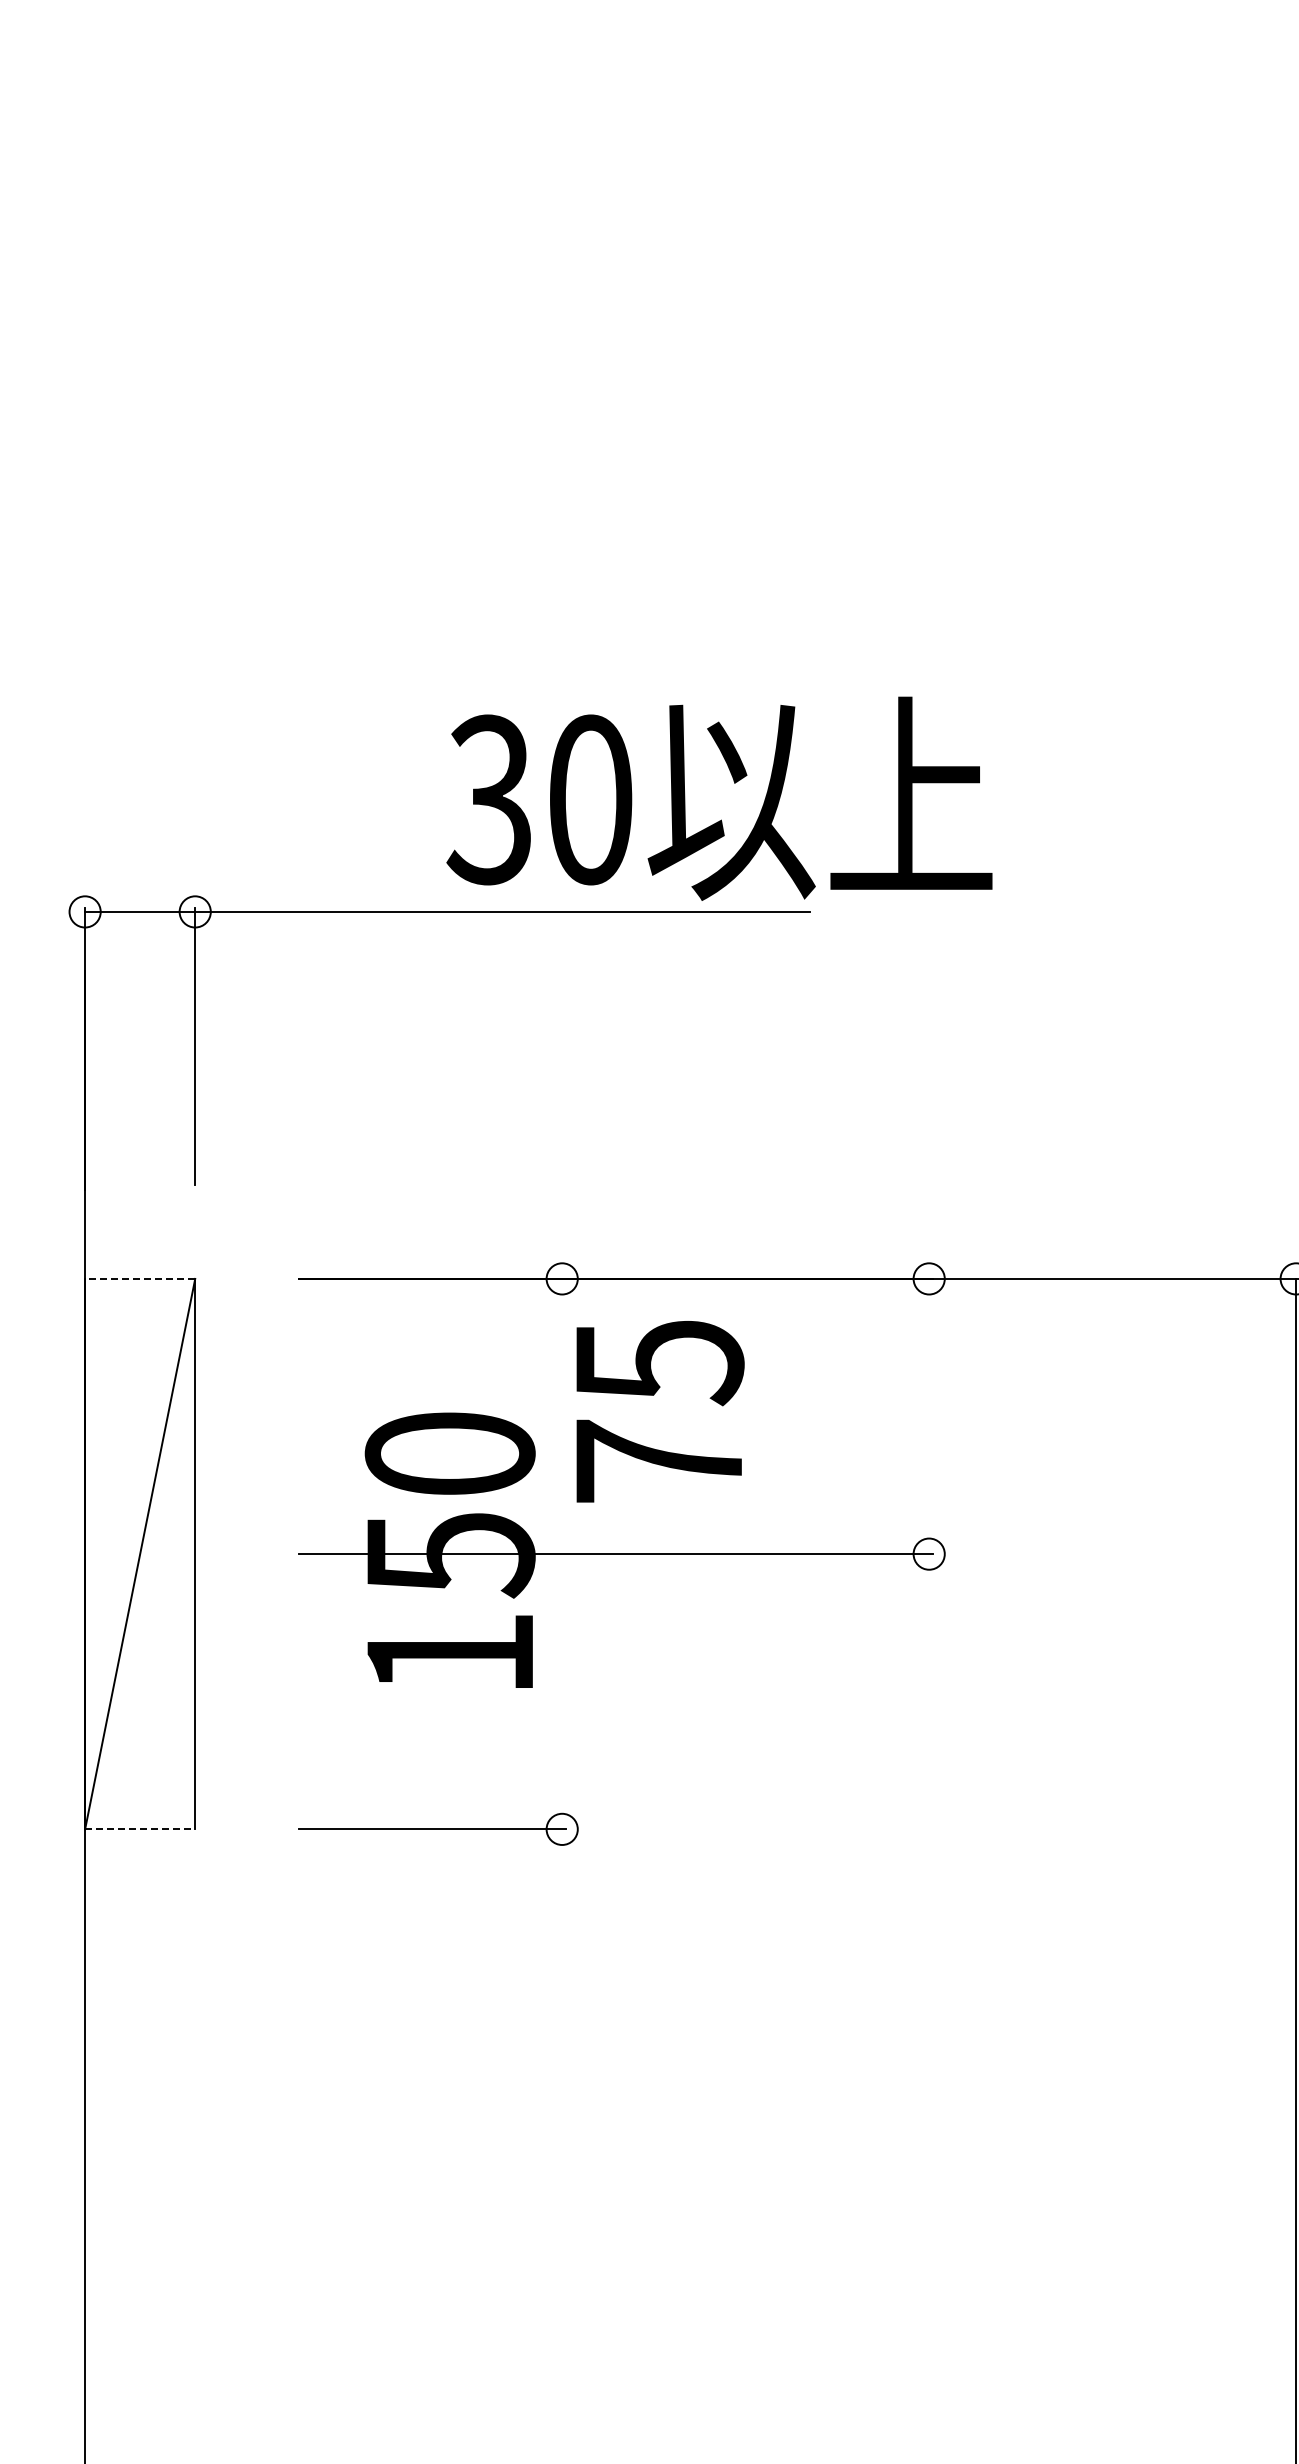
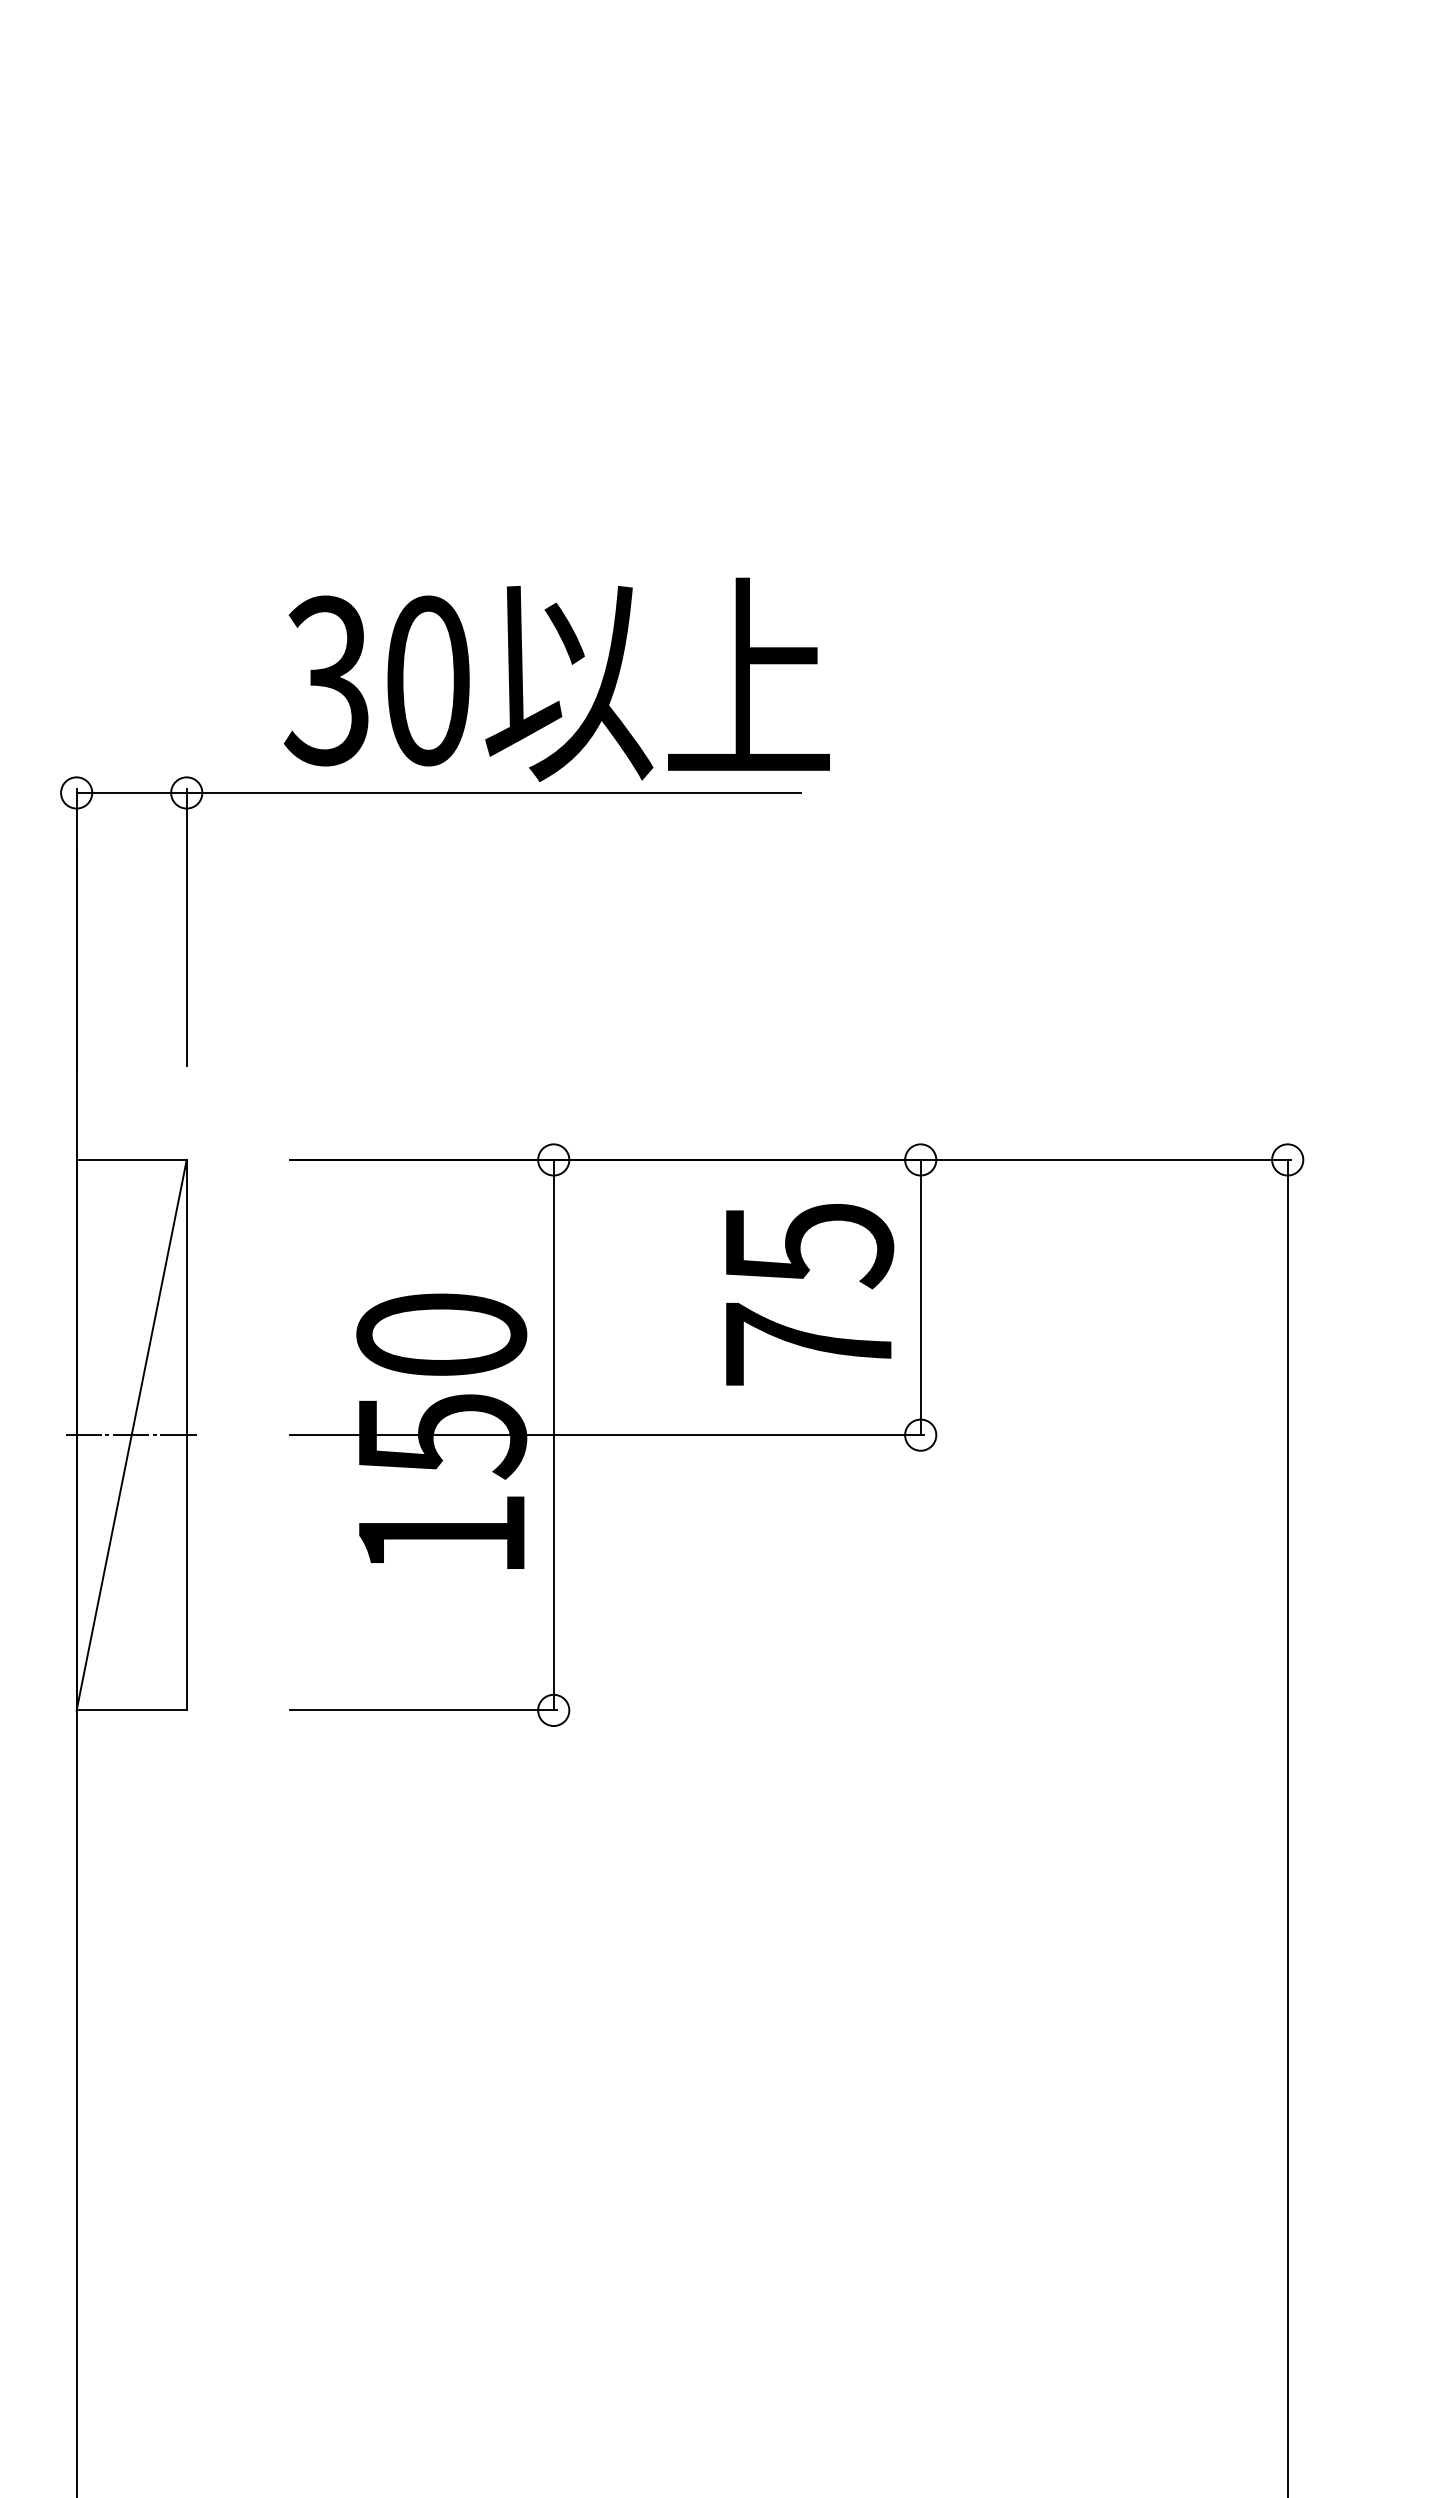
text: (718, 798) -> (556, 679), moved
line: (139, 1278) -> (131, 1159), dashed -> solid
text: (660, 1411) -> (810, 1294), moved
line: (928, 1416) -> (920, 1297), added
line: (561, 1553) -> (553, 1434), added
line: (139, 1554) -> (131, 1435), added
line: (140, 1829) -> (132, 1710), dashed -> solid

